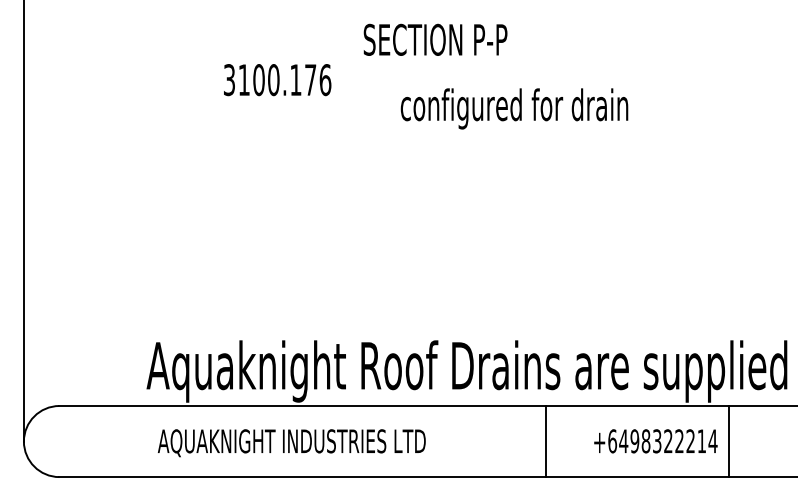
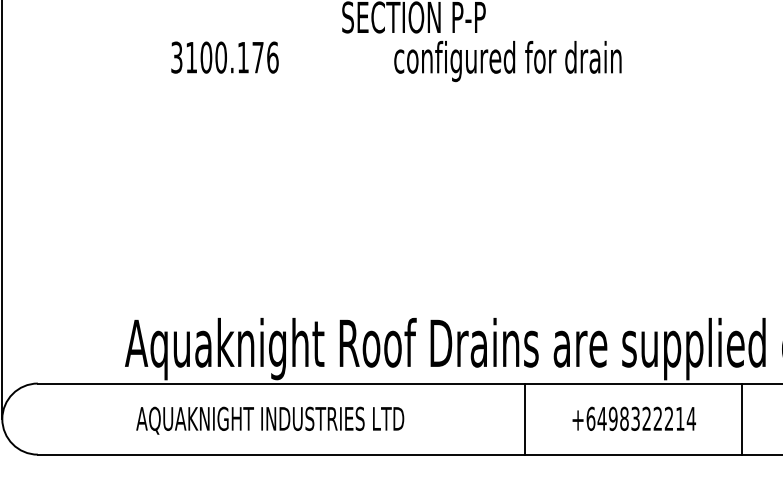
text: (277, 80) -> (224, 58), moved
text: (514, 108) -> (507, 61), moved
line: (729, 441) -> (741, 419), moved

